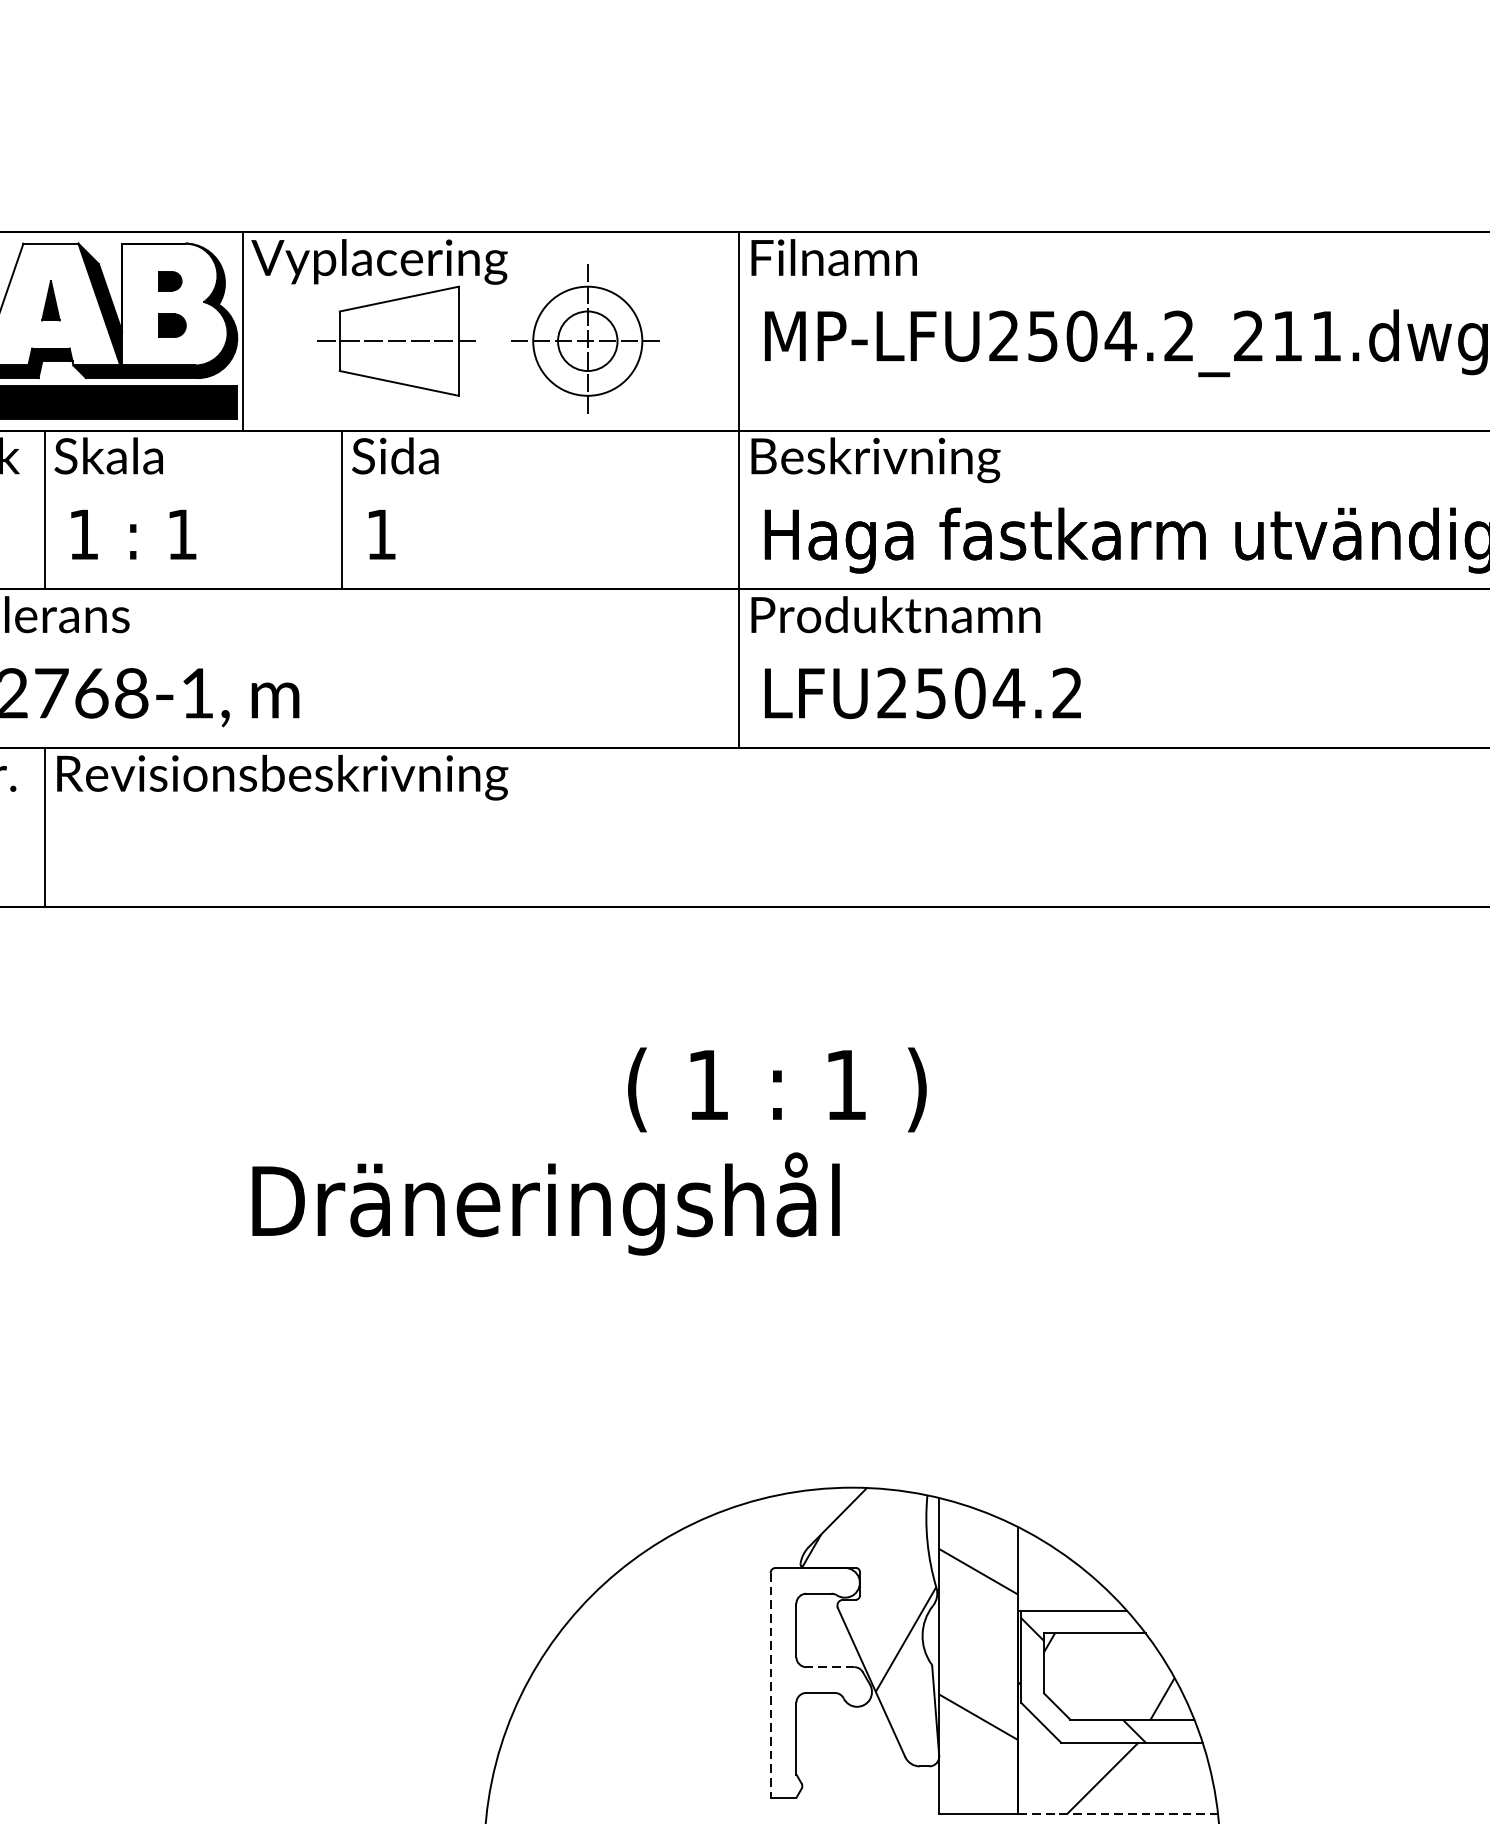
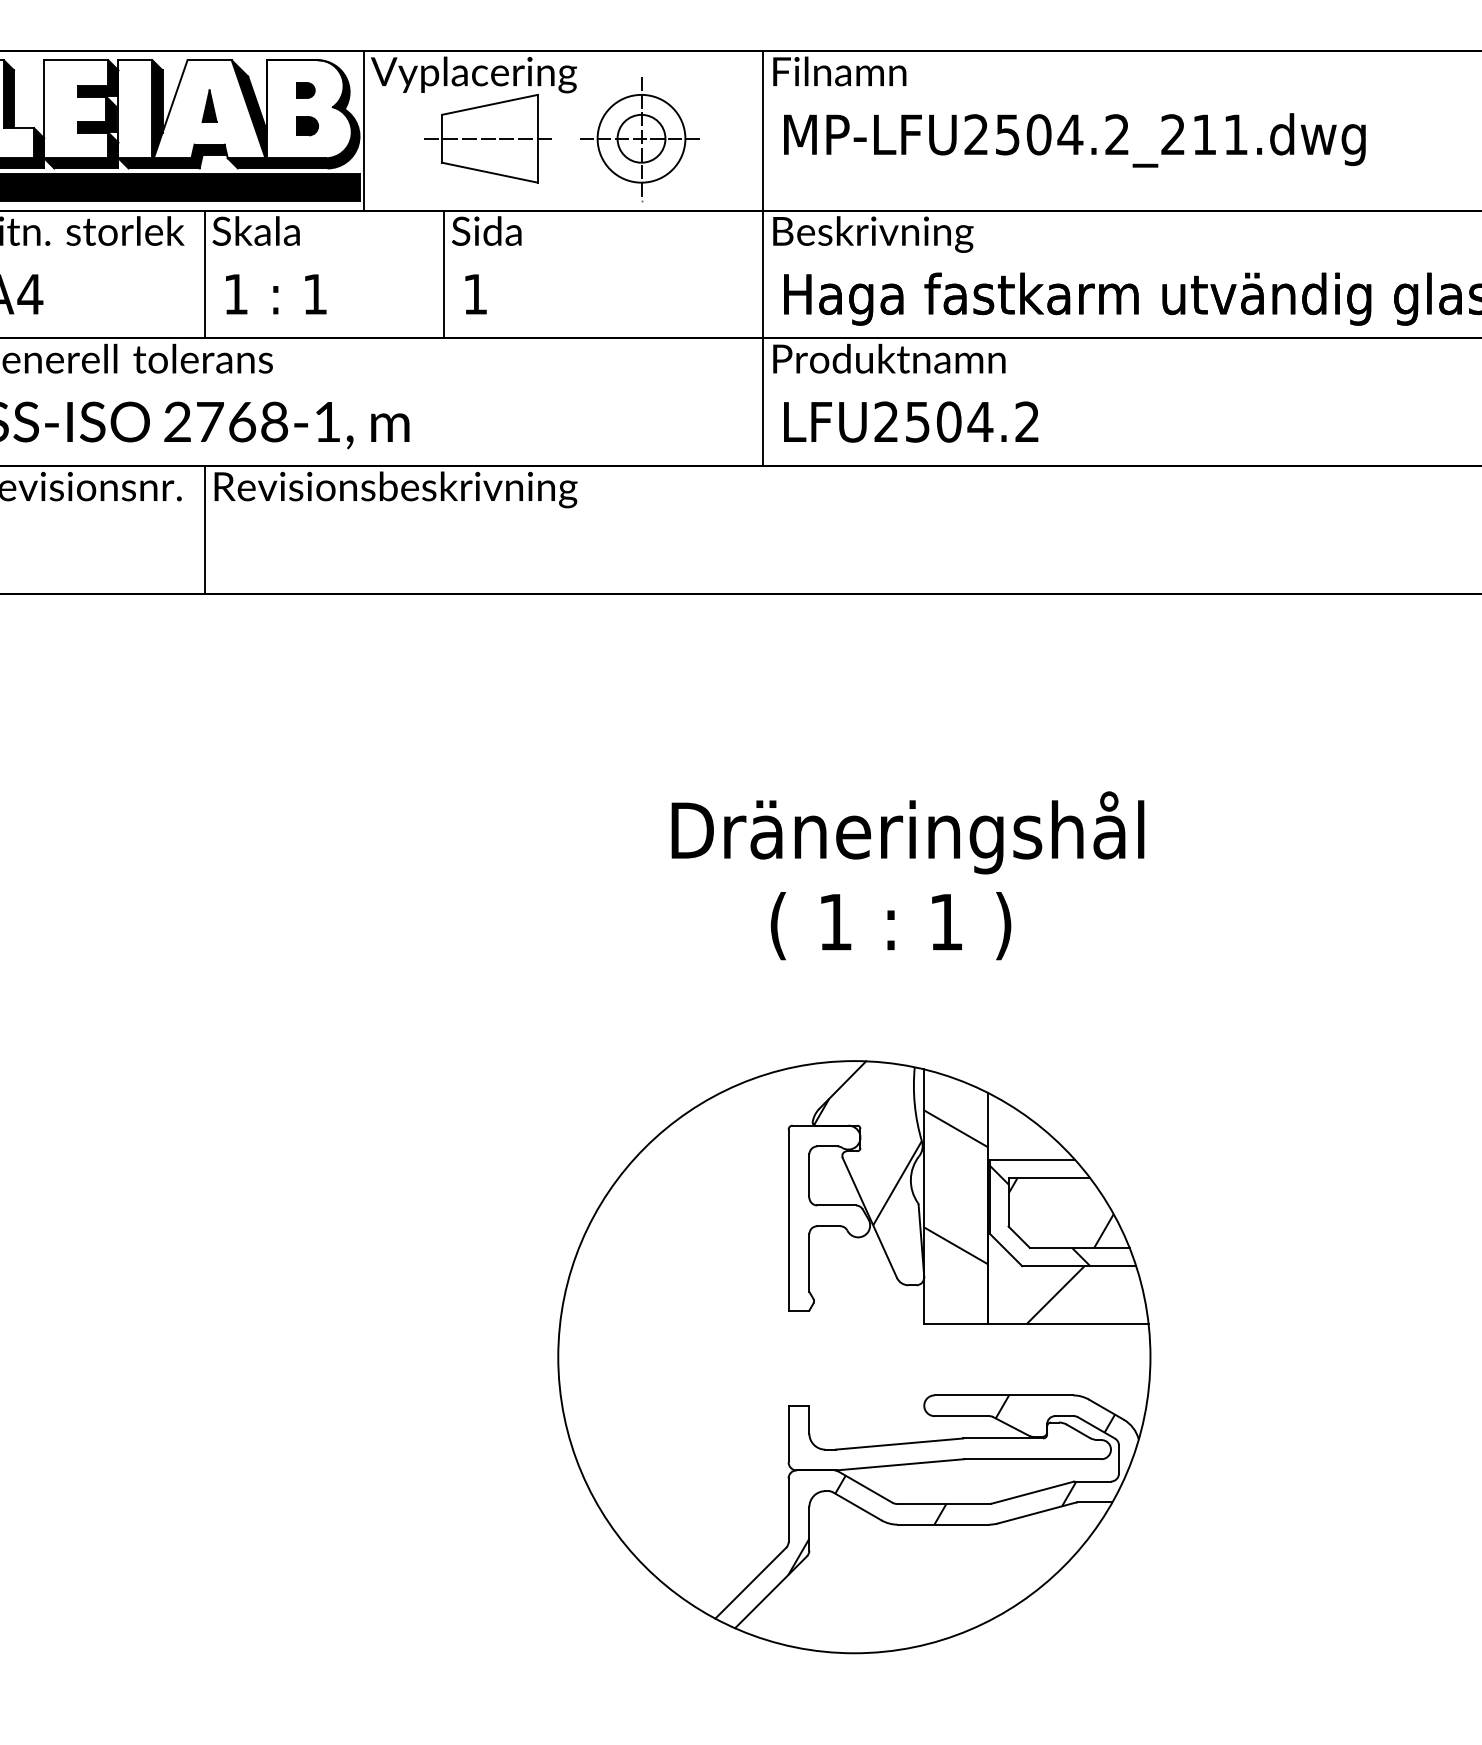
text: (776, 1090) -> (890, 926), moved
text: (545, 1203) -> (907, 832), moved
line: (830, 1667) -> (836, 1205), dashed -> solid
line: (770, 1685) -> (788, 1220), dashed -> solid
line: (1118, 1813) -> (1068, 1323), dashed -> solid

